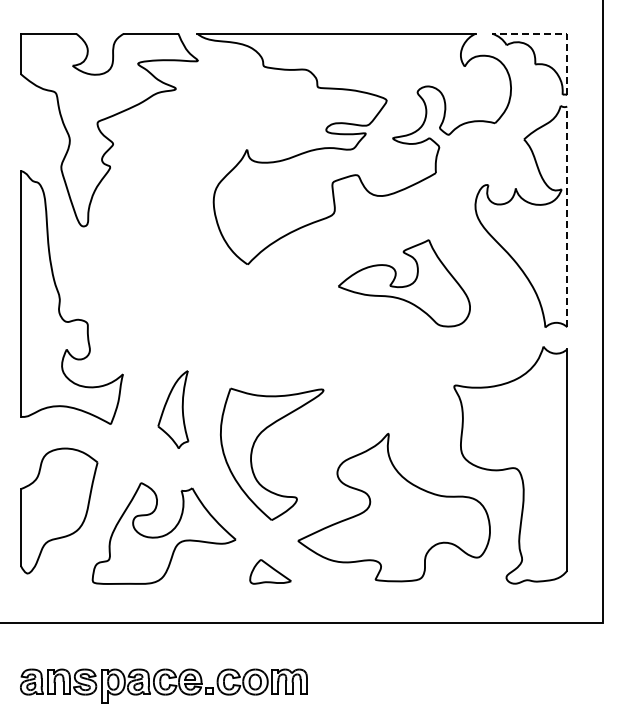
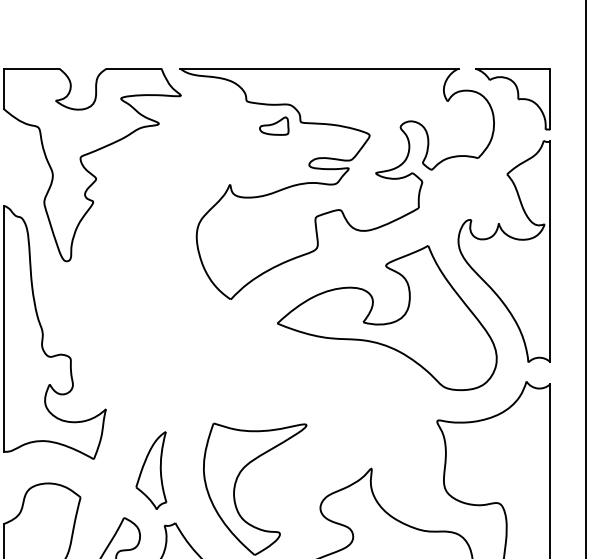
line: (561, 33) -> (544, 68), dashed -> solid
part: (291, 90) -> (274, 125), added
line: (567, 216) -> (550, 251), dashed -> solid
part: (404, 283) -> (387, 318), size x1.67
part: (173, 409) -> (151, 470), moved

